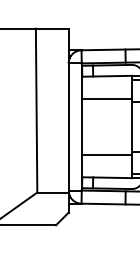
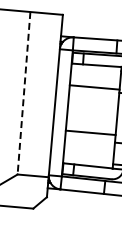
line: (36, 110) -> (23, 93), solid -> dashed
line: (106, 155) -> (90, 132), moved

